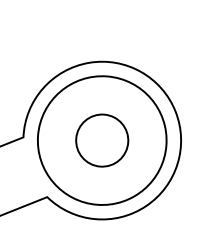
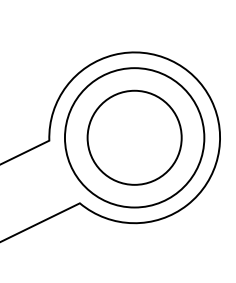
circle: (102, 140) -> (134, 137), size x1.67

